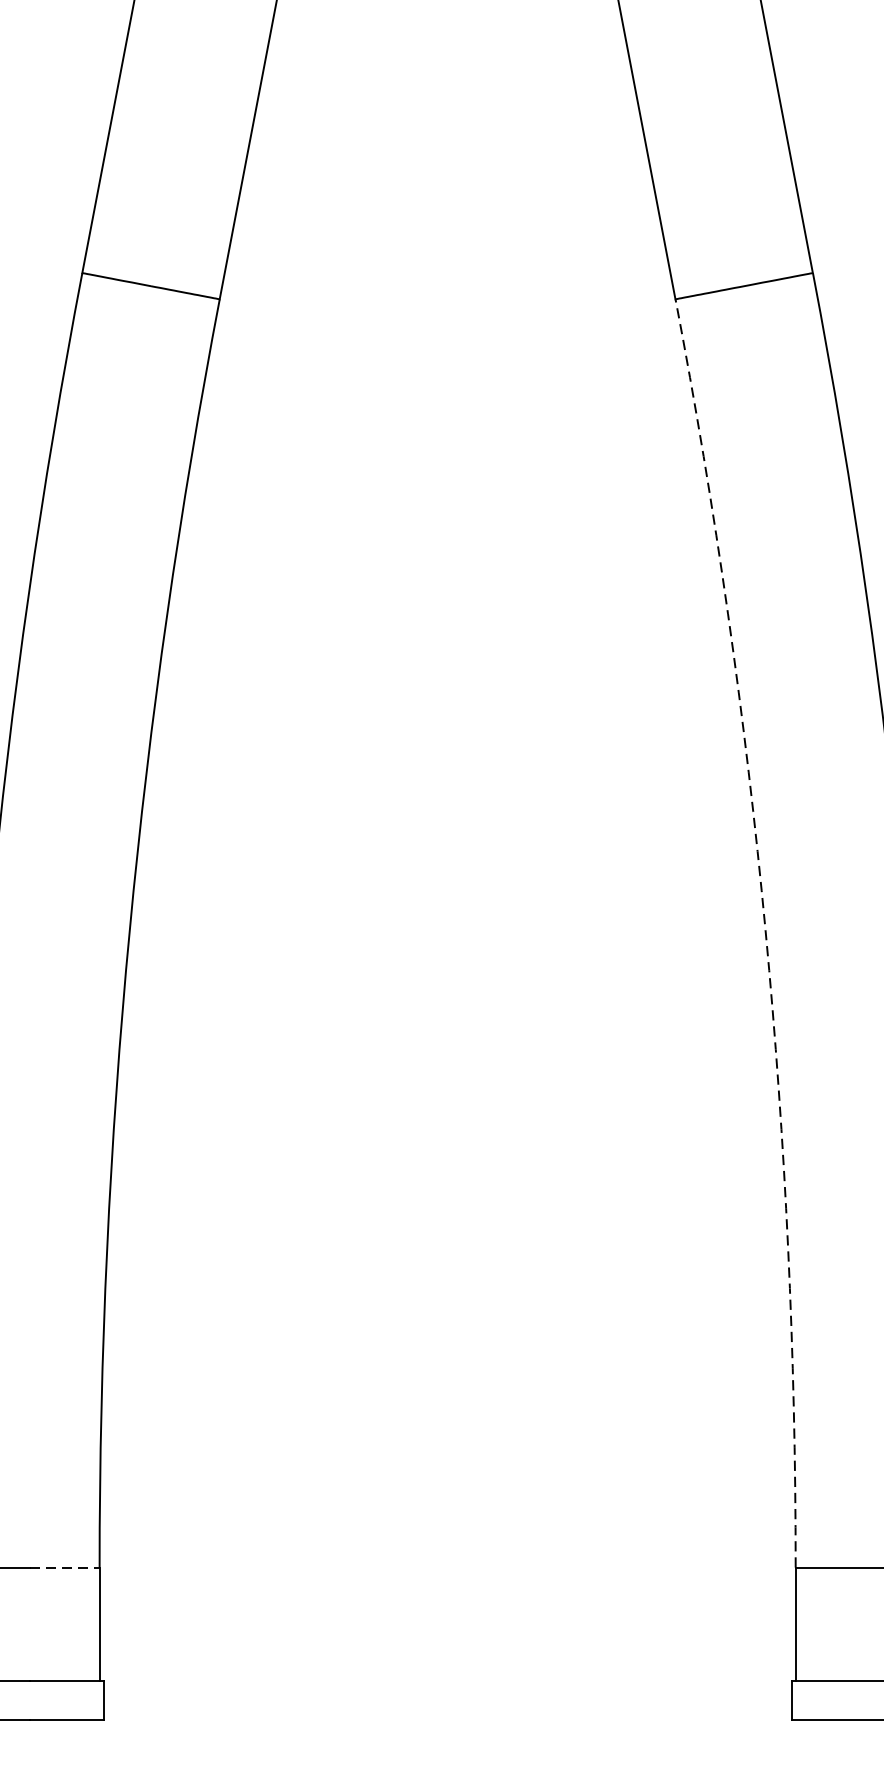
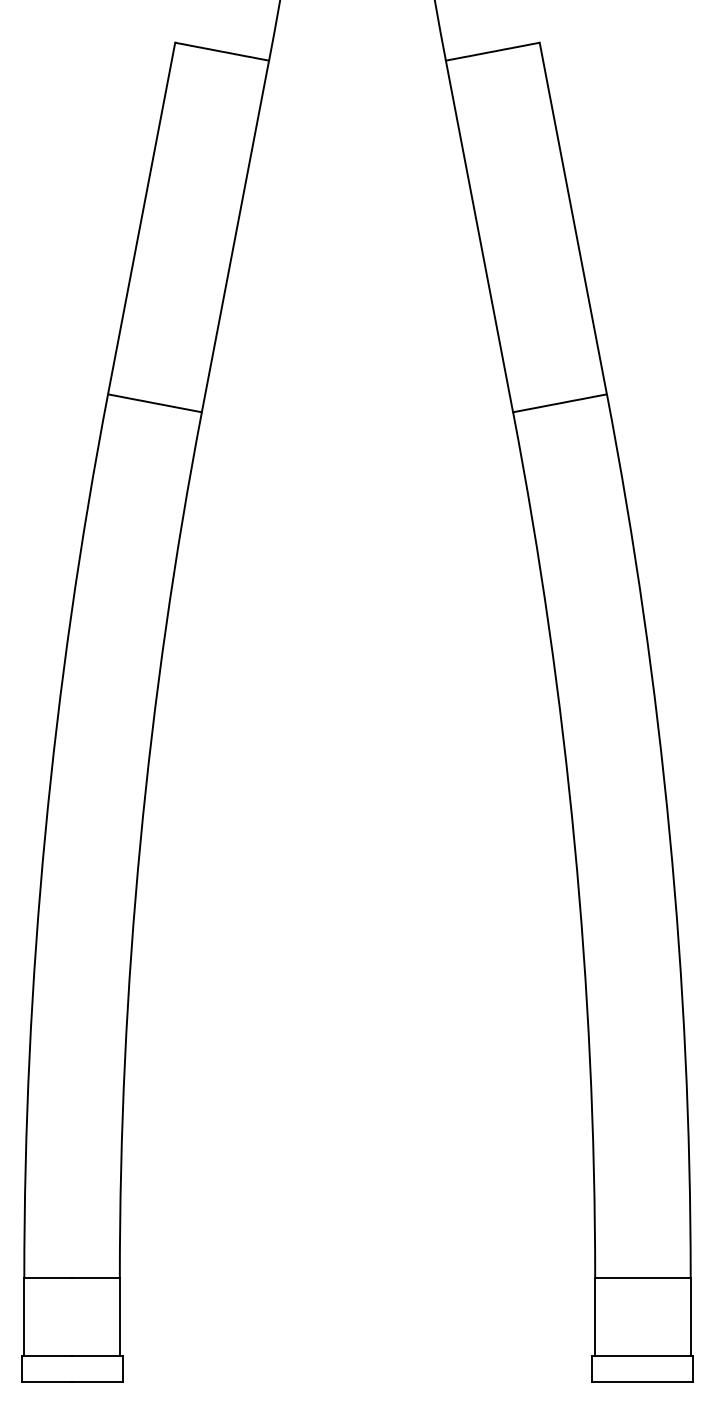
arc: (765, 930) -> (574, 843), dashed -> solid
line: (63, 1567) -> (95, 1278), dashed -> solid

